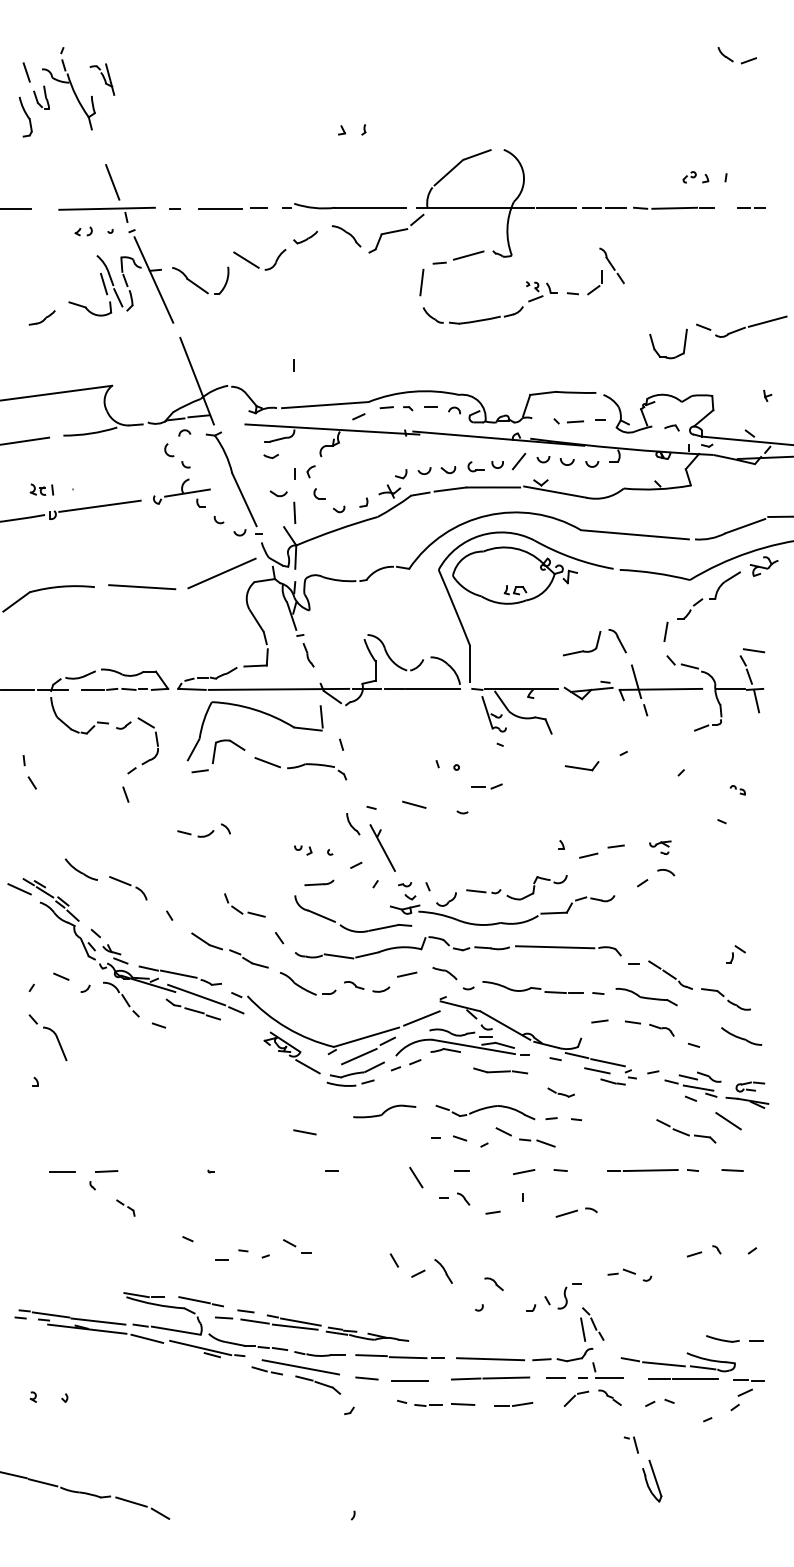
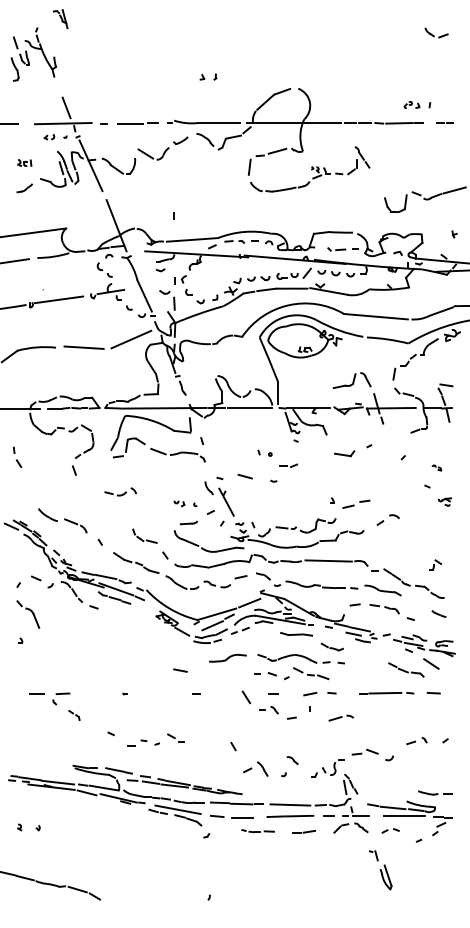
part: (102, 80) -> (60, 19), moved
part: (41, 488) -> (24, 162), moved
part: (659, 846) -> (444, 501), moved
part: (740, 1035) -> (438, 613), size x0.6
part: (559, 1091) -> (331, 646), size x1.4
part: (431, 1270) -> (255, 768), moved
part: (629, 1275) -> (372, 755), size x1.6
part: (434, 1402) -> (257, 830), size x0.7

